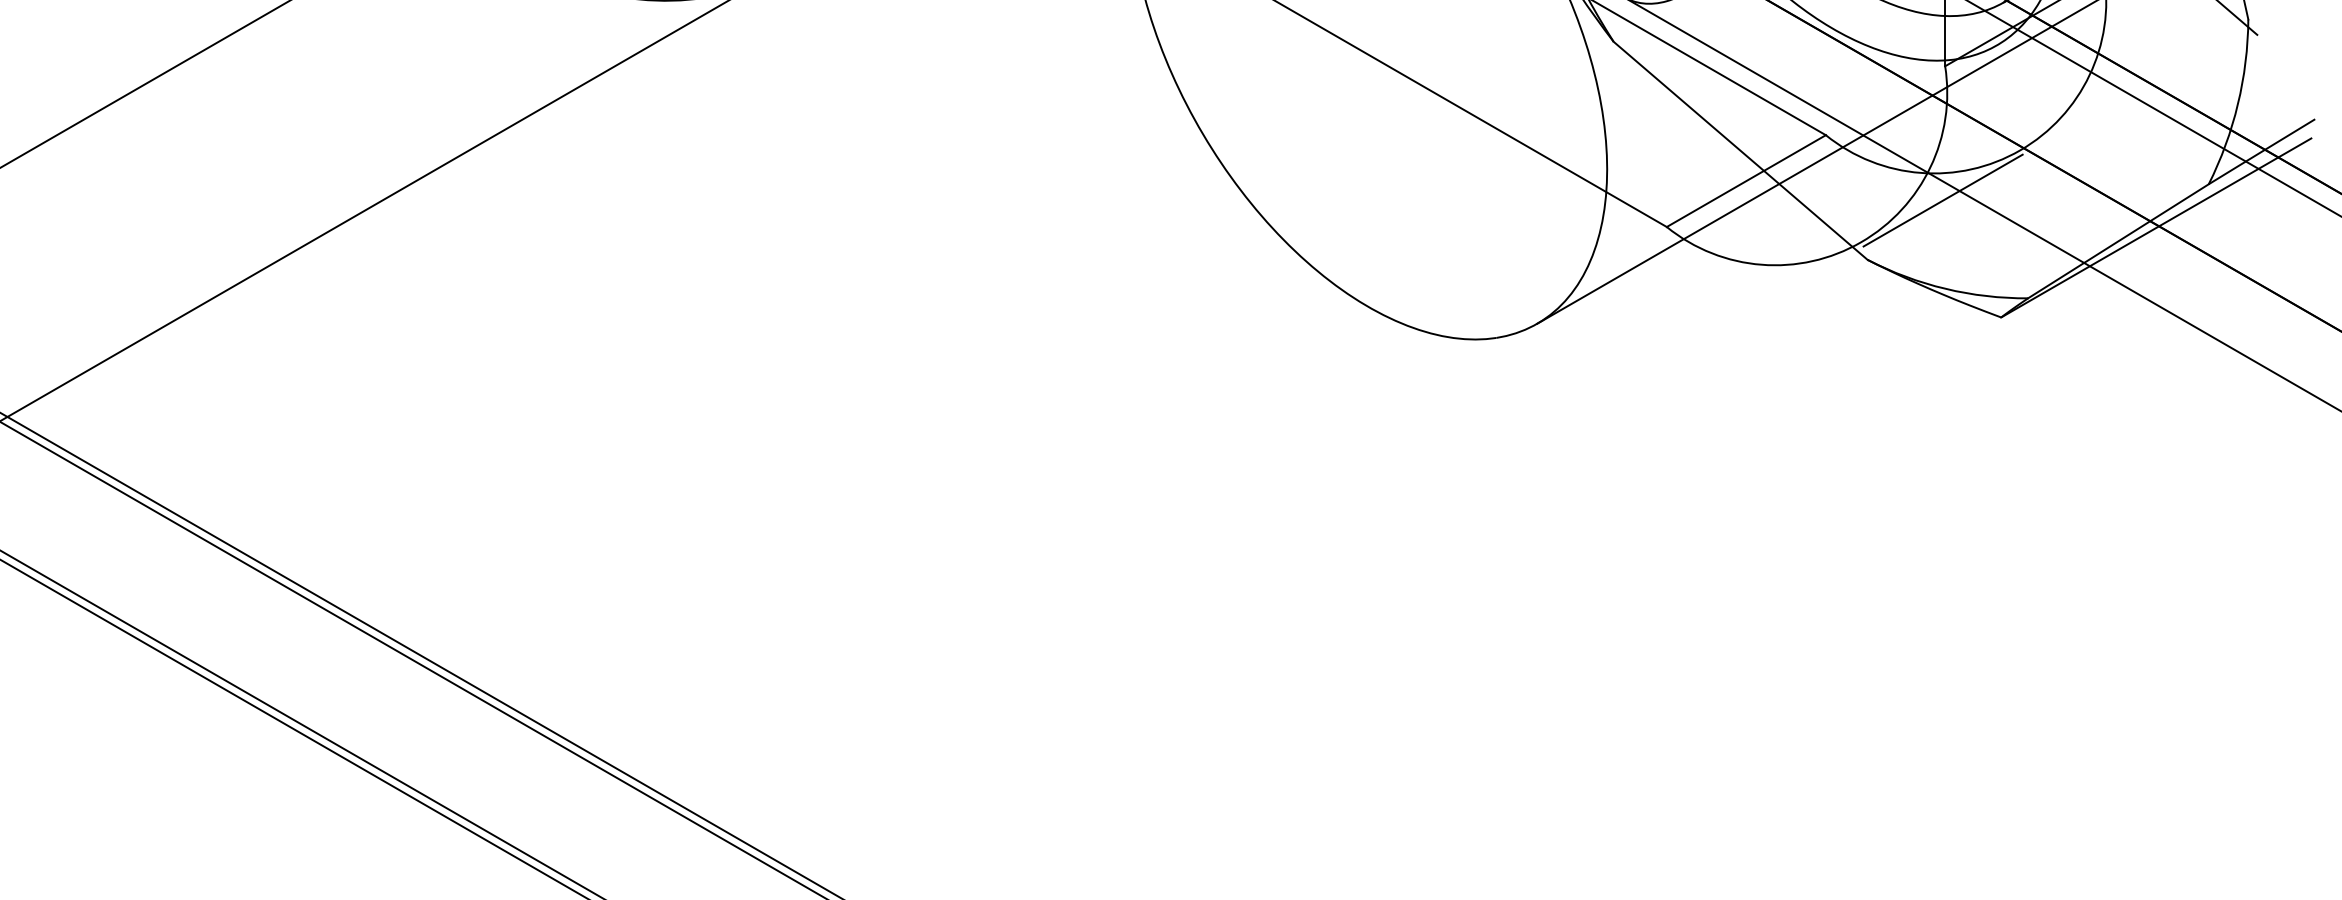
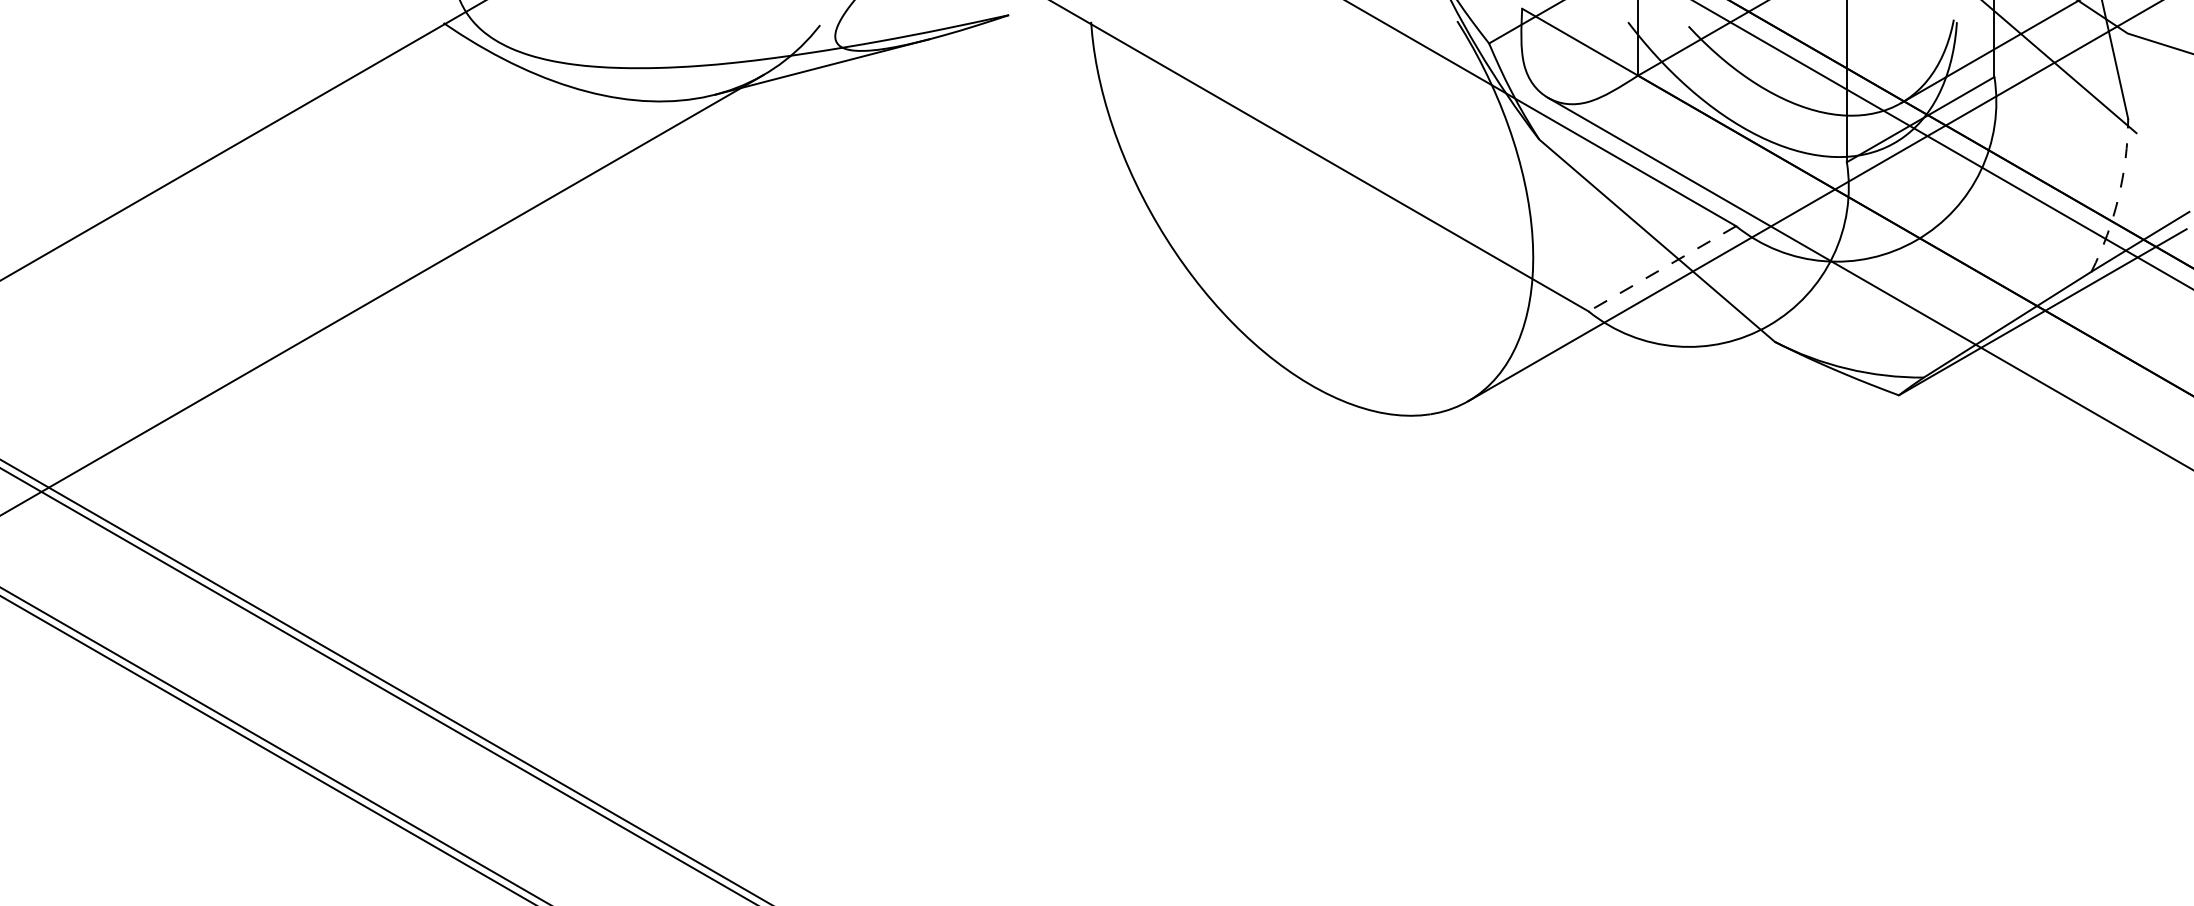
arc: (2237, 104) -> (2118, 197), solid -> dashed
line: (1745, 181) -> (1661, 269), solid -> dashed
line: (1942, 200) -> (1844, 286), removed

